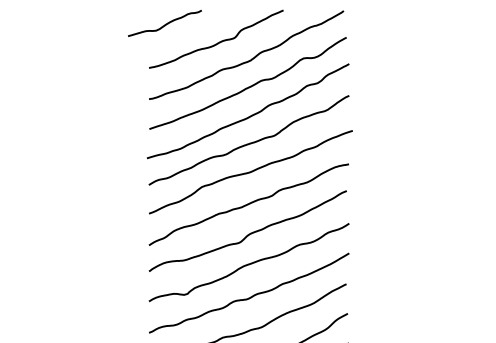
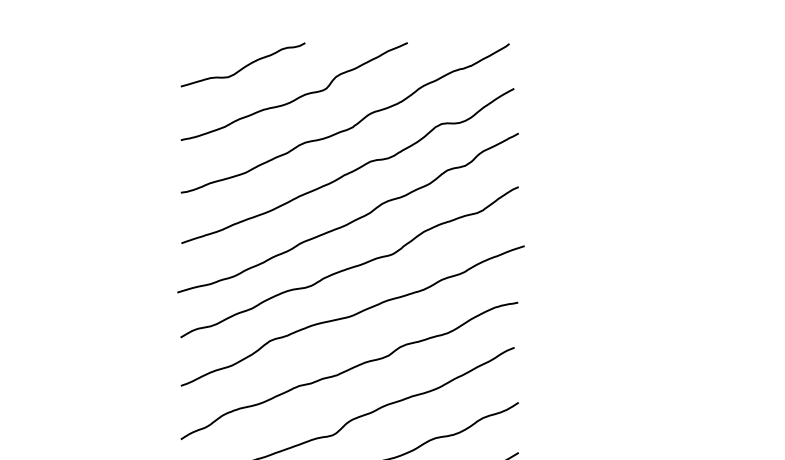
curve: (165, 23) -> (244, 65), moved

